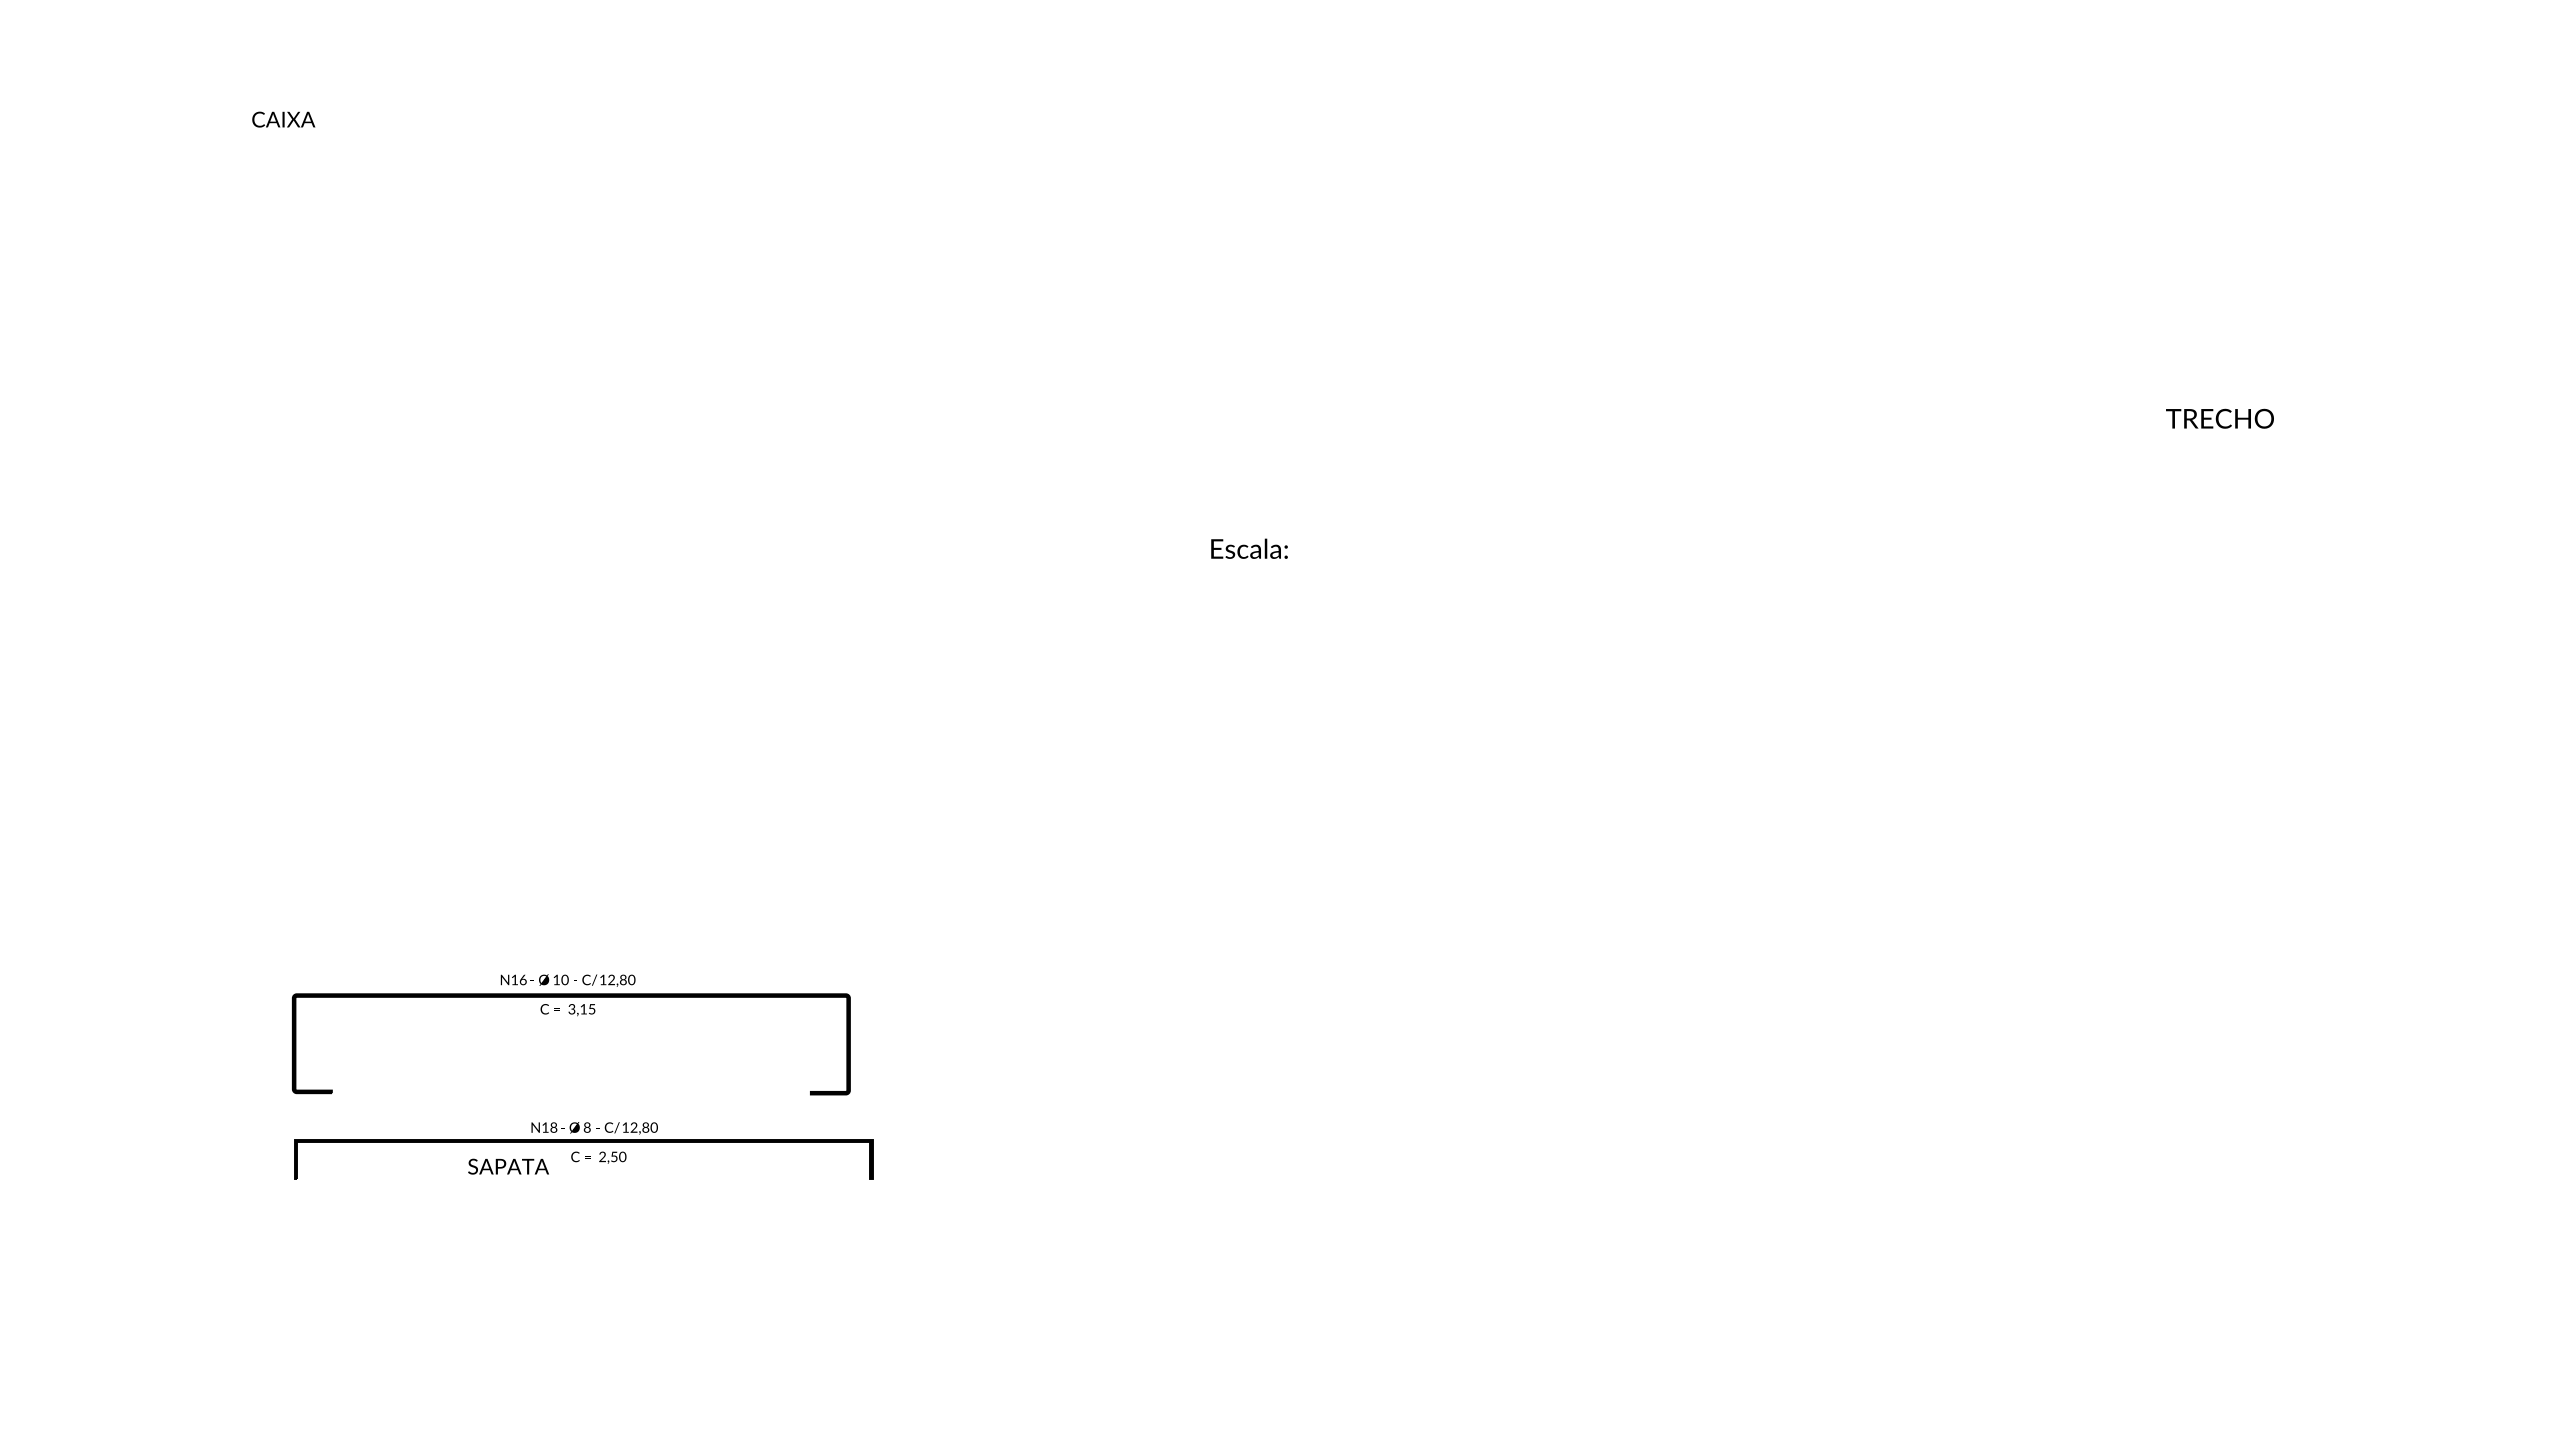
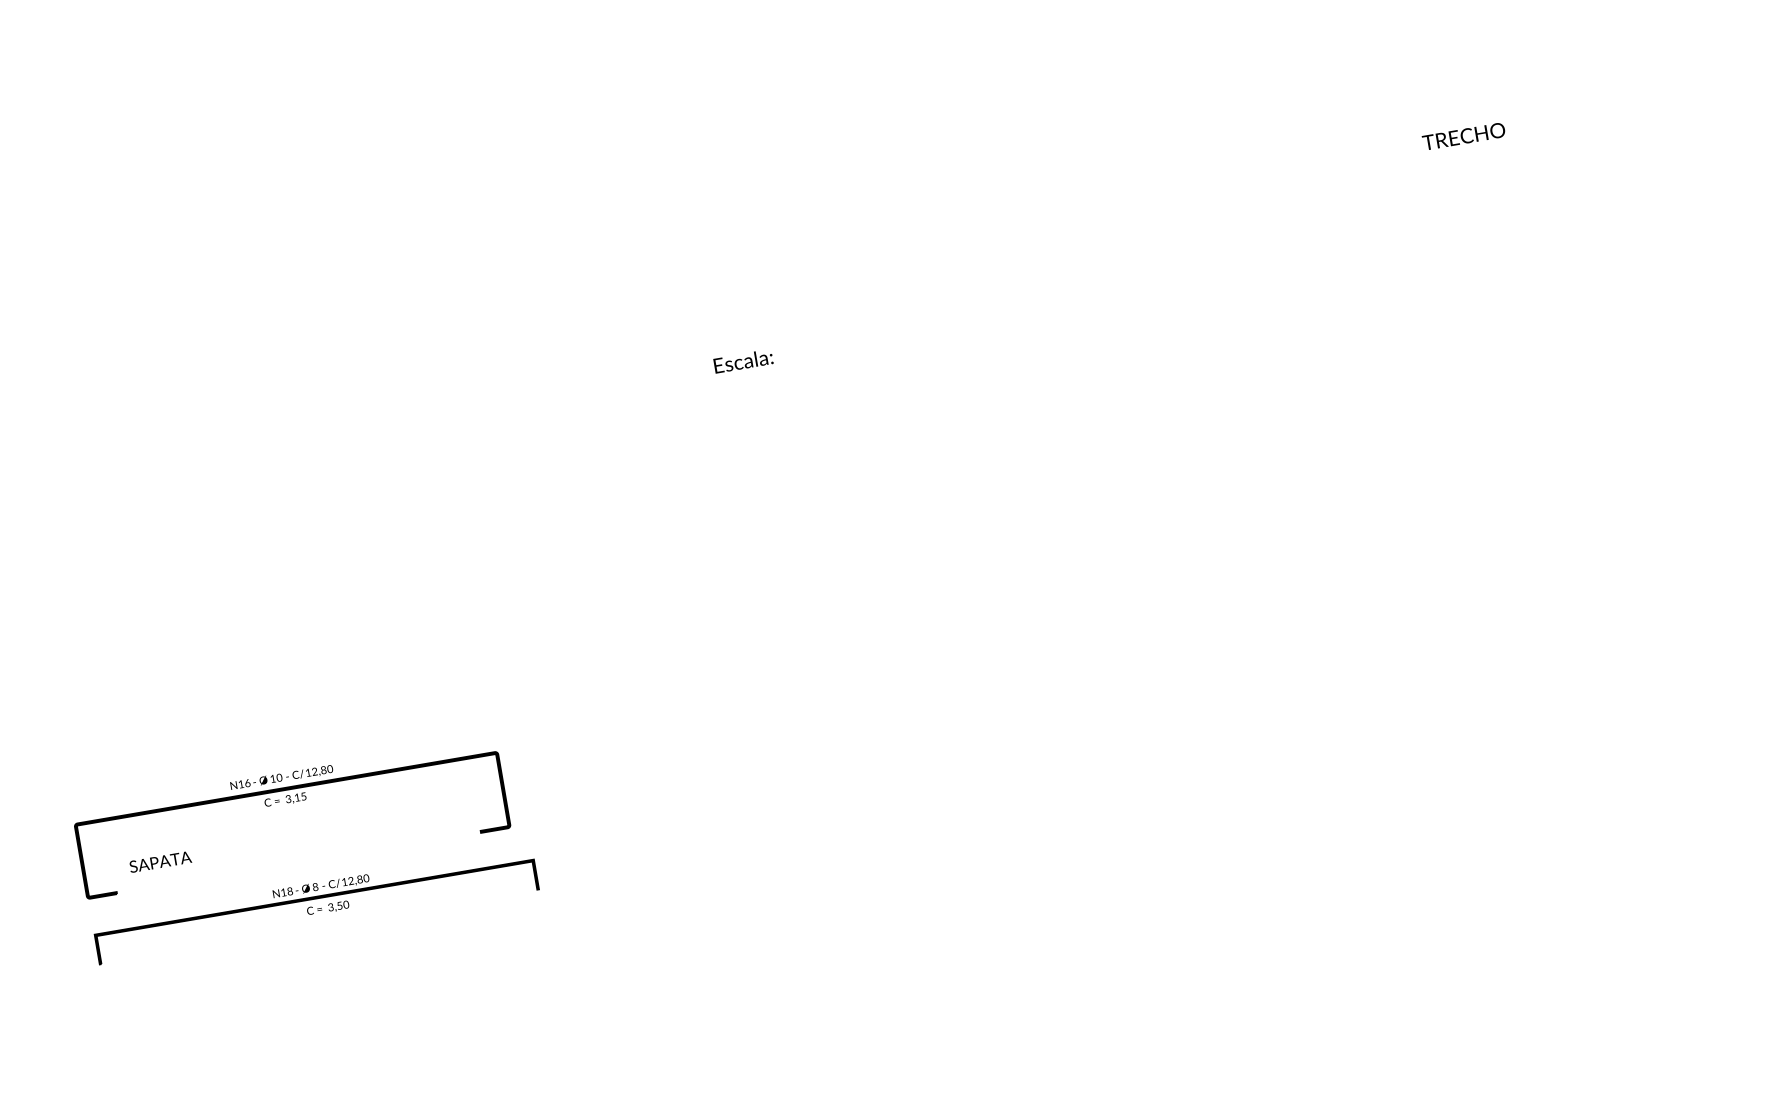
text: (602, 1158) -> (331, 908), 2,50 -> 3,50
text: (508, 1166) -> (160, 861), moved

